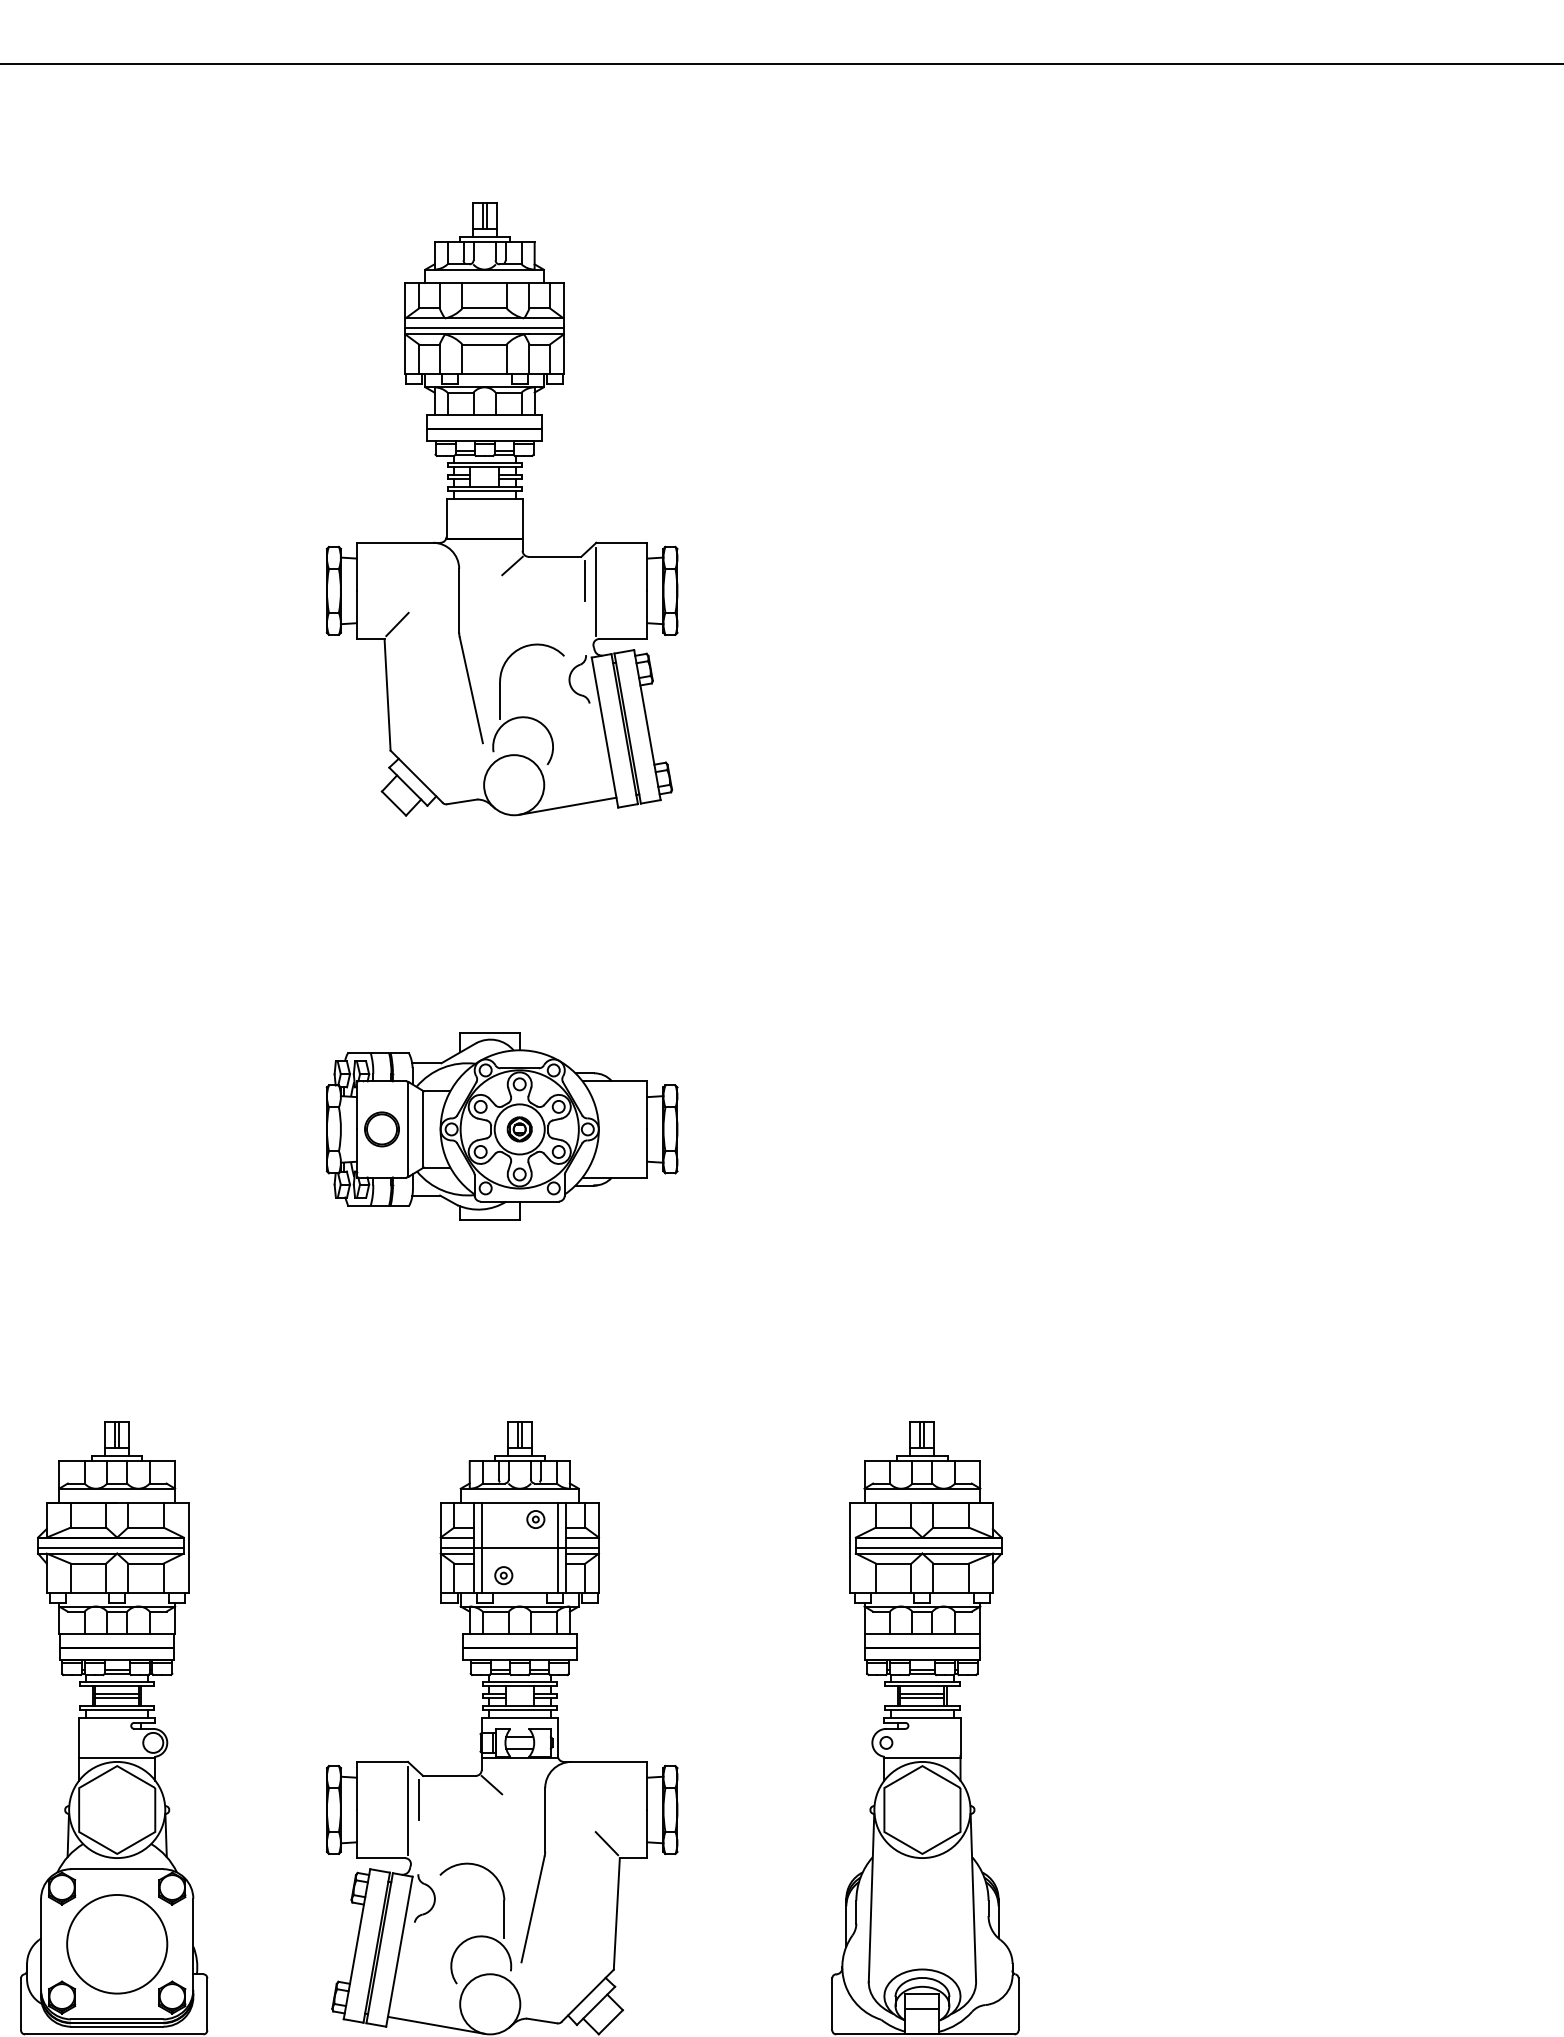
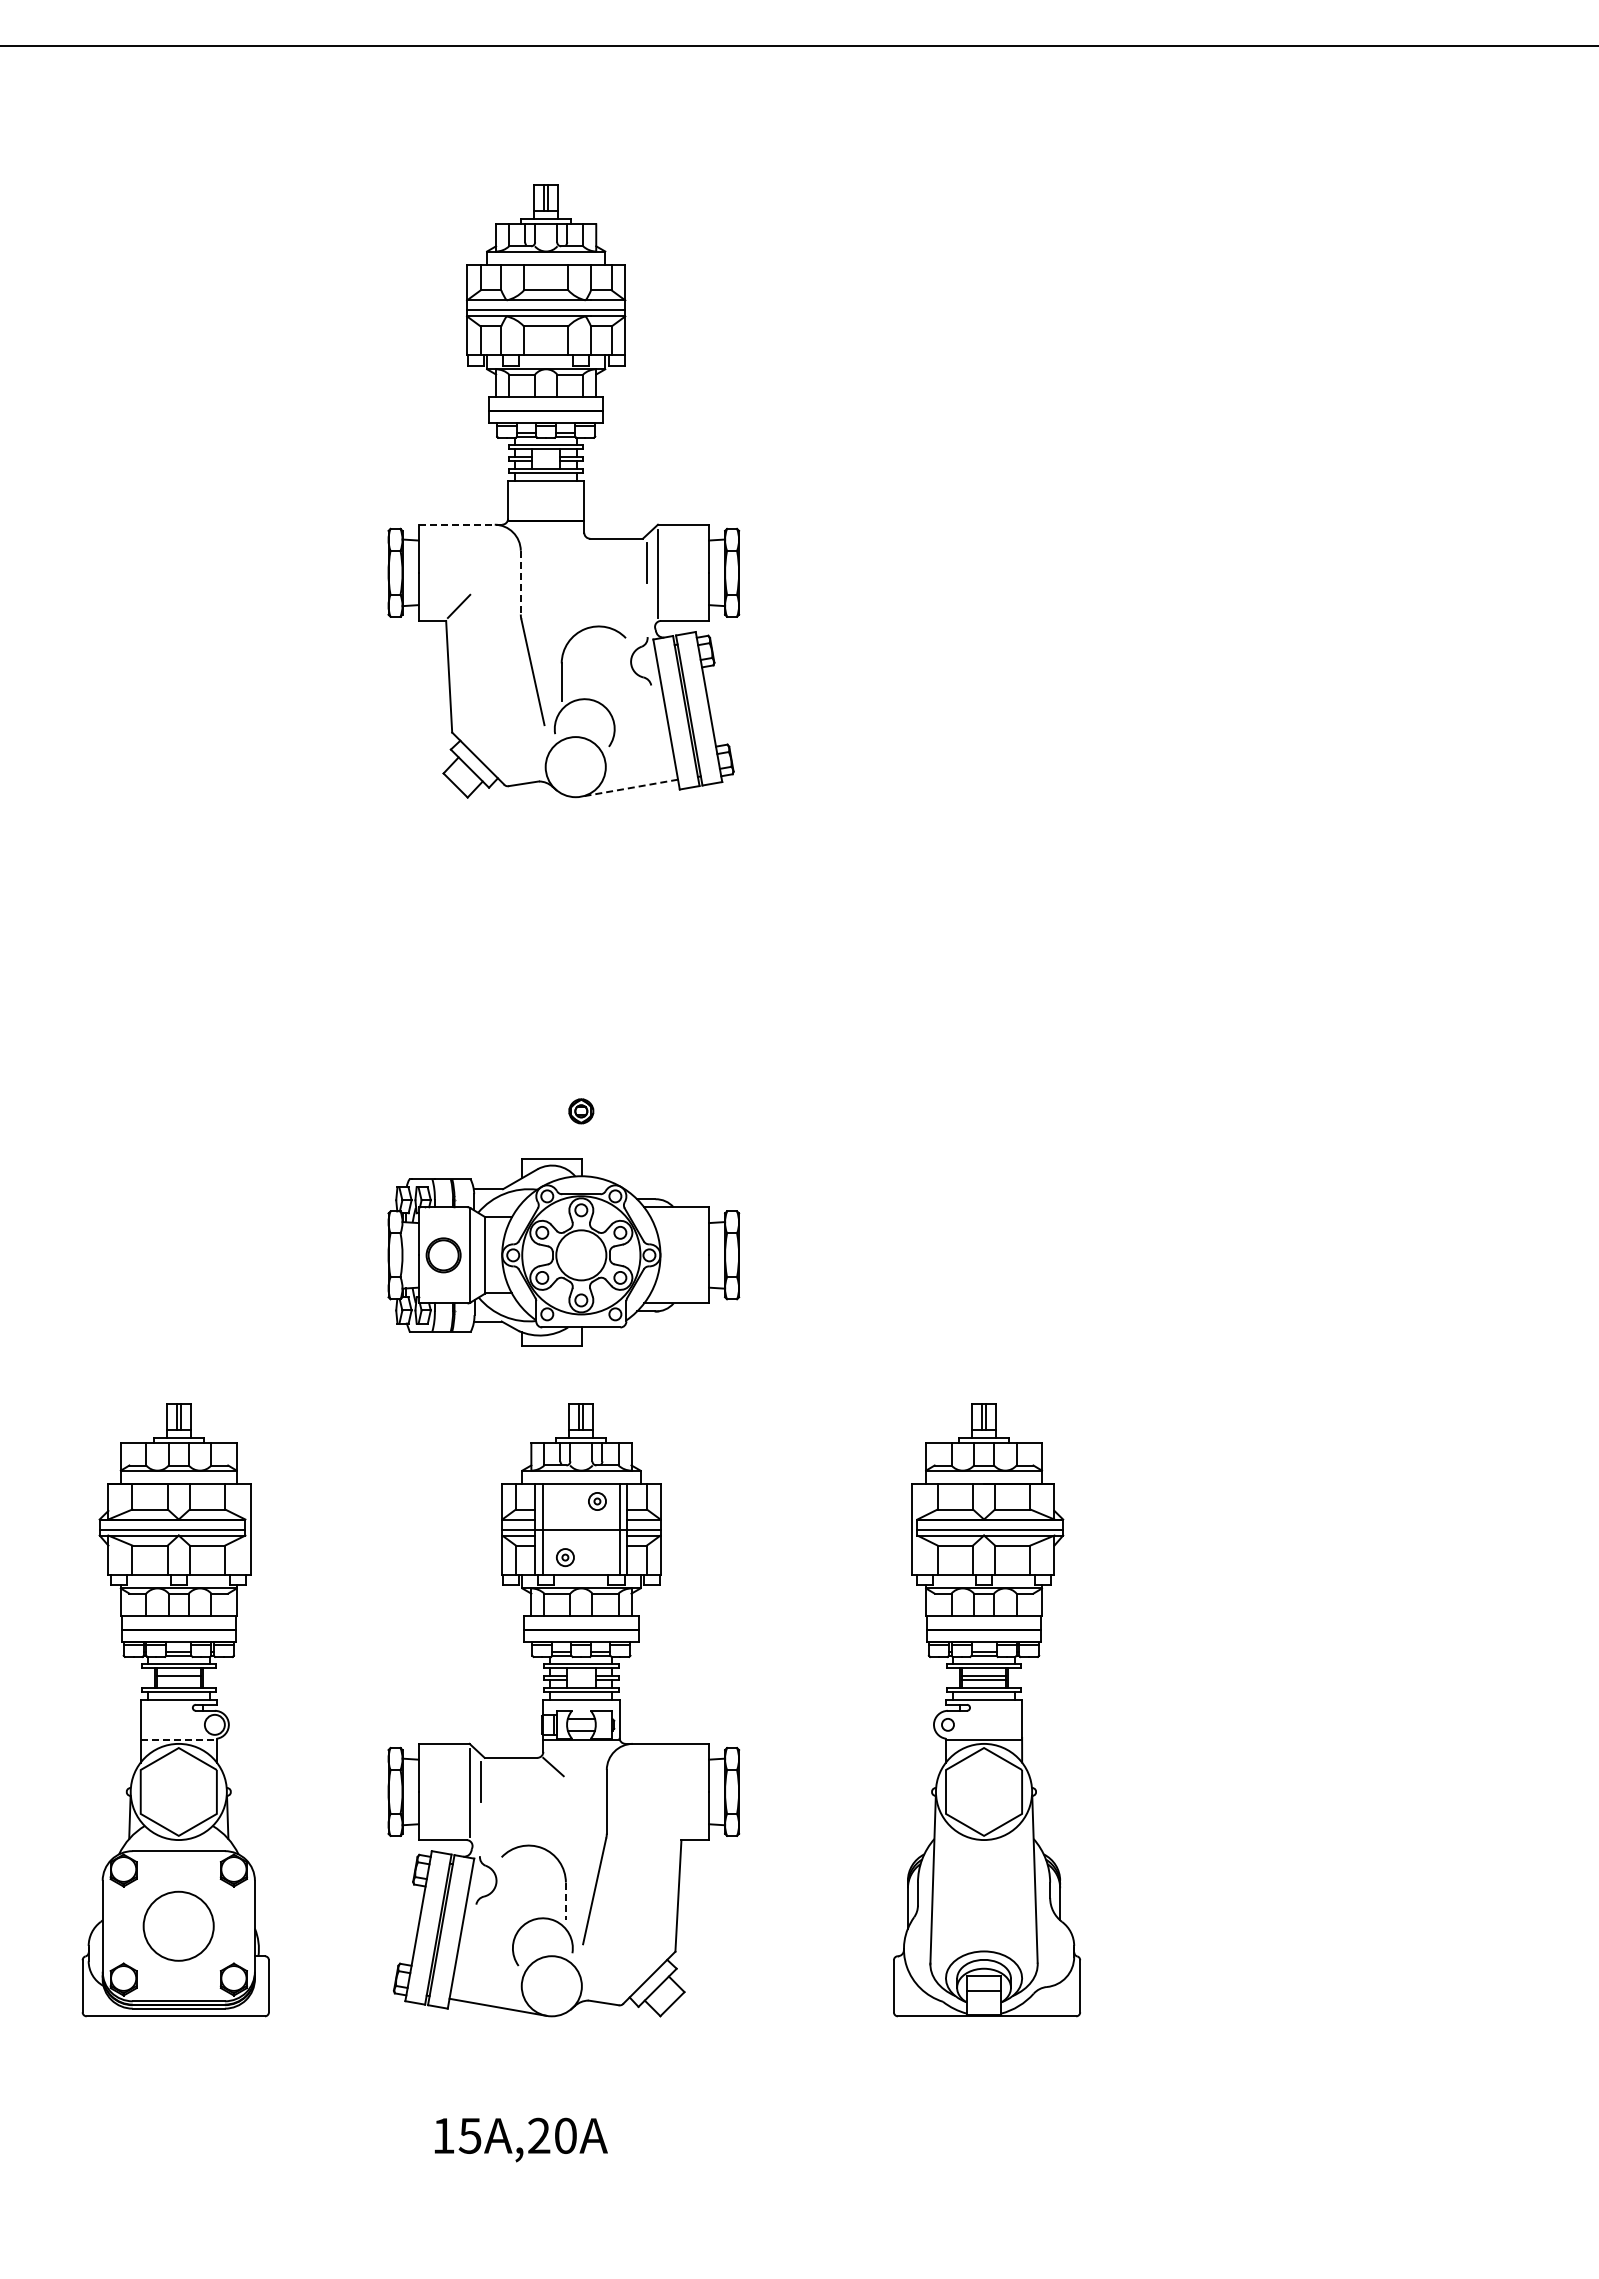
line: (398, 542) -> (460, 524), solid -> dashed
line: (511, 565) -> (573, 547), removed
line: (458, 600) -> (520, 582), solid -> dashed
line: (567, 806) -> (629, 788), solid -> dashed
part: (501, 1126) -> (563, 1252), moved
line: (116, 1697) -> (178, 1679), removed
line: (117, 1757) -> (179, 1739), solid -> dashed
line: (606, 1843) -> (668, 1825), removed
line: (503, 1919) -> (565, 1901), solid -> dashed
part: (116, 1944) -> (178, 1926), size x0.7

